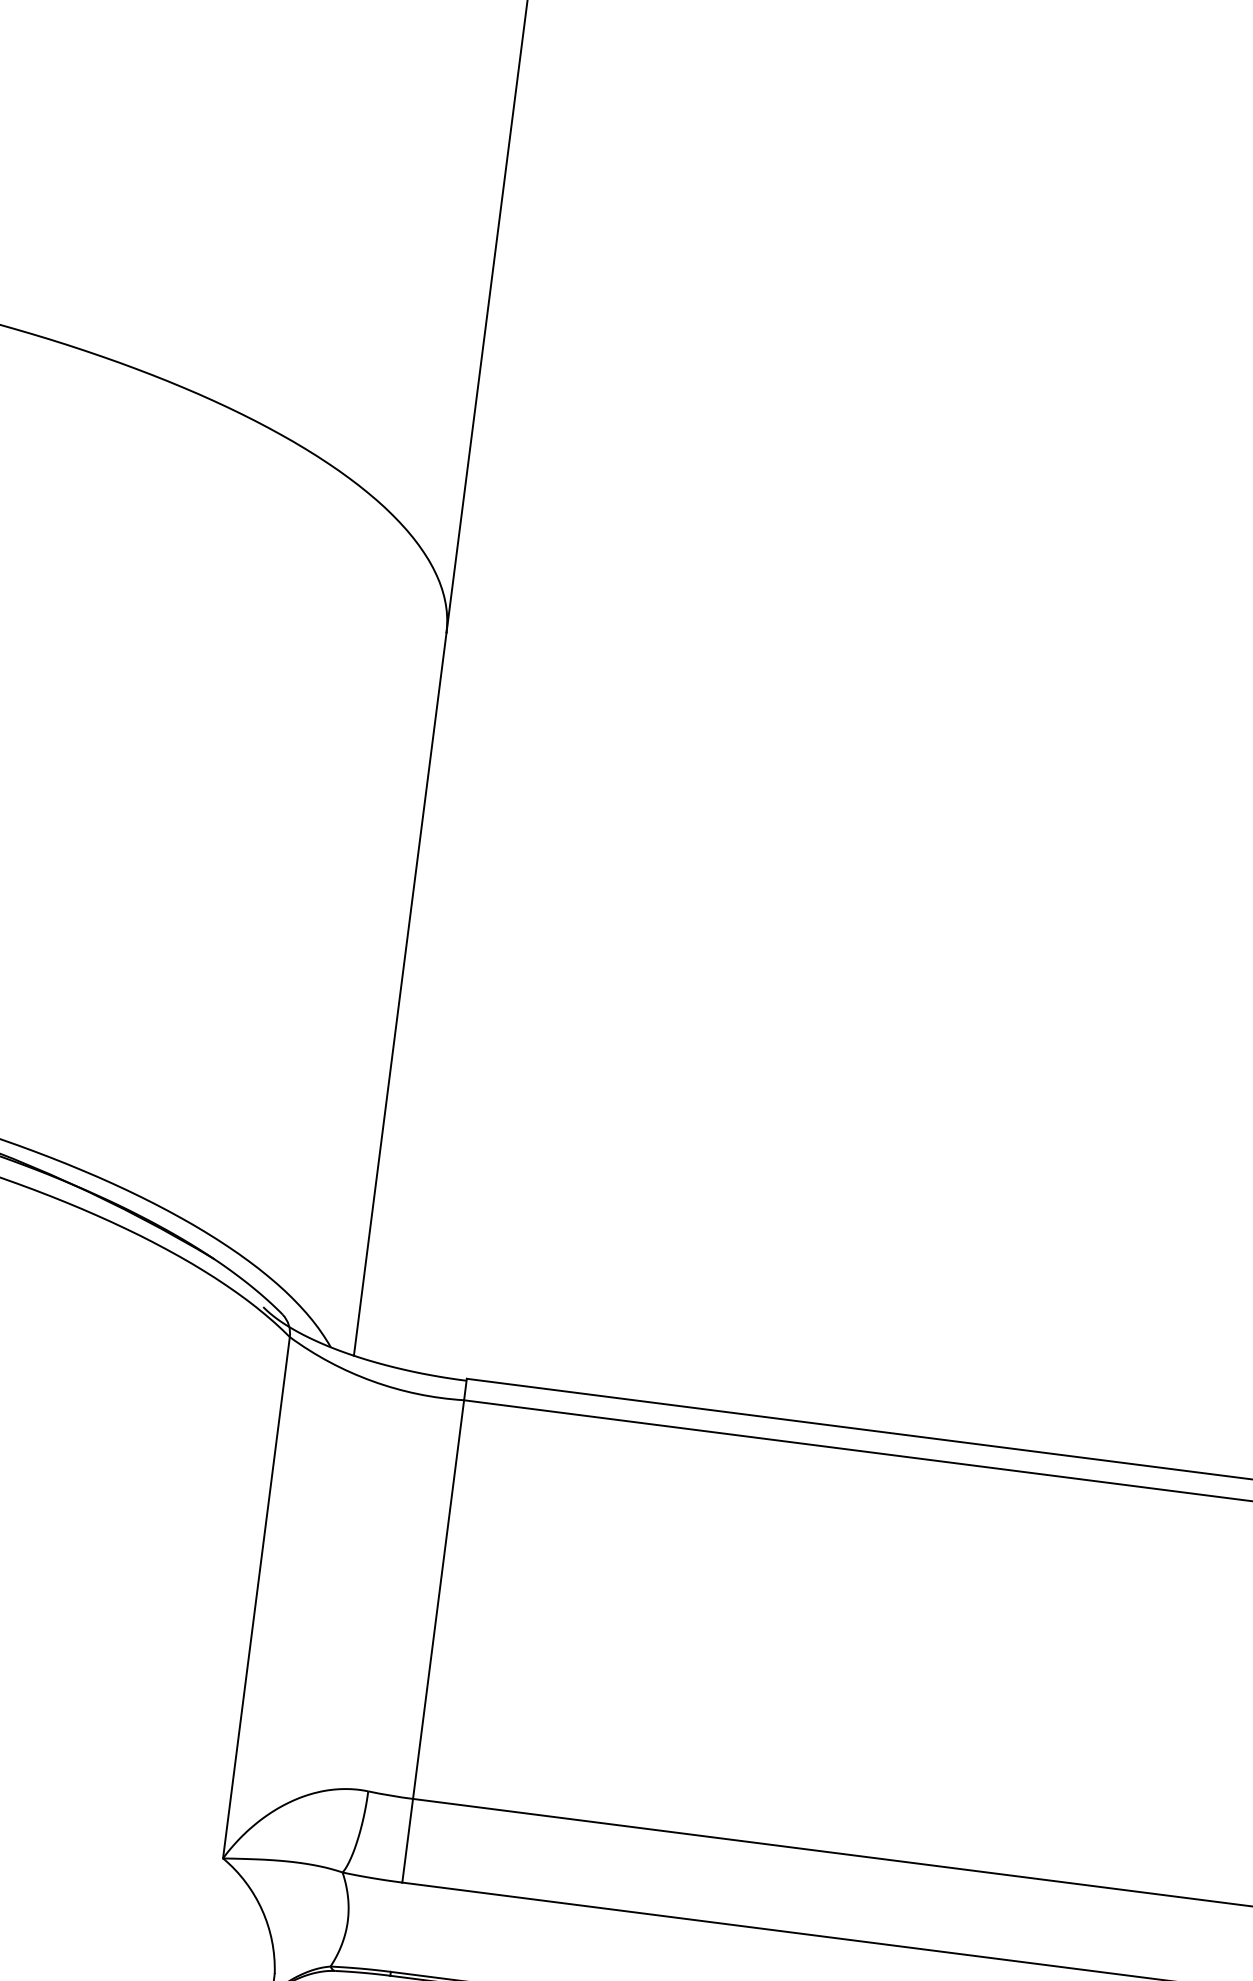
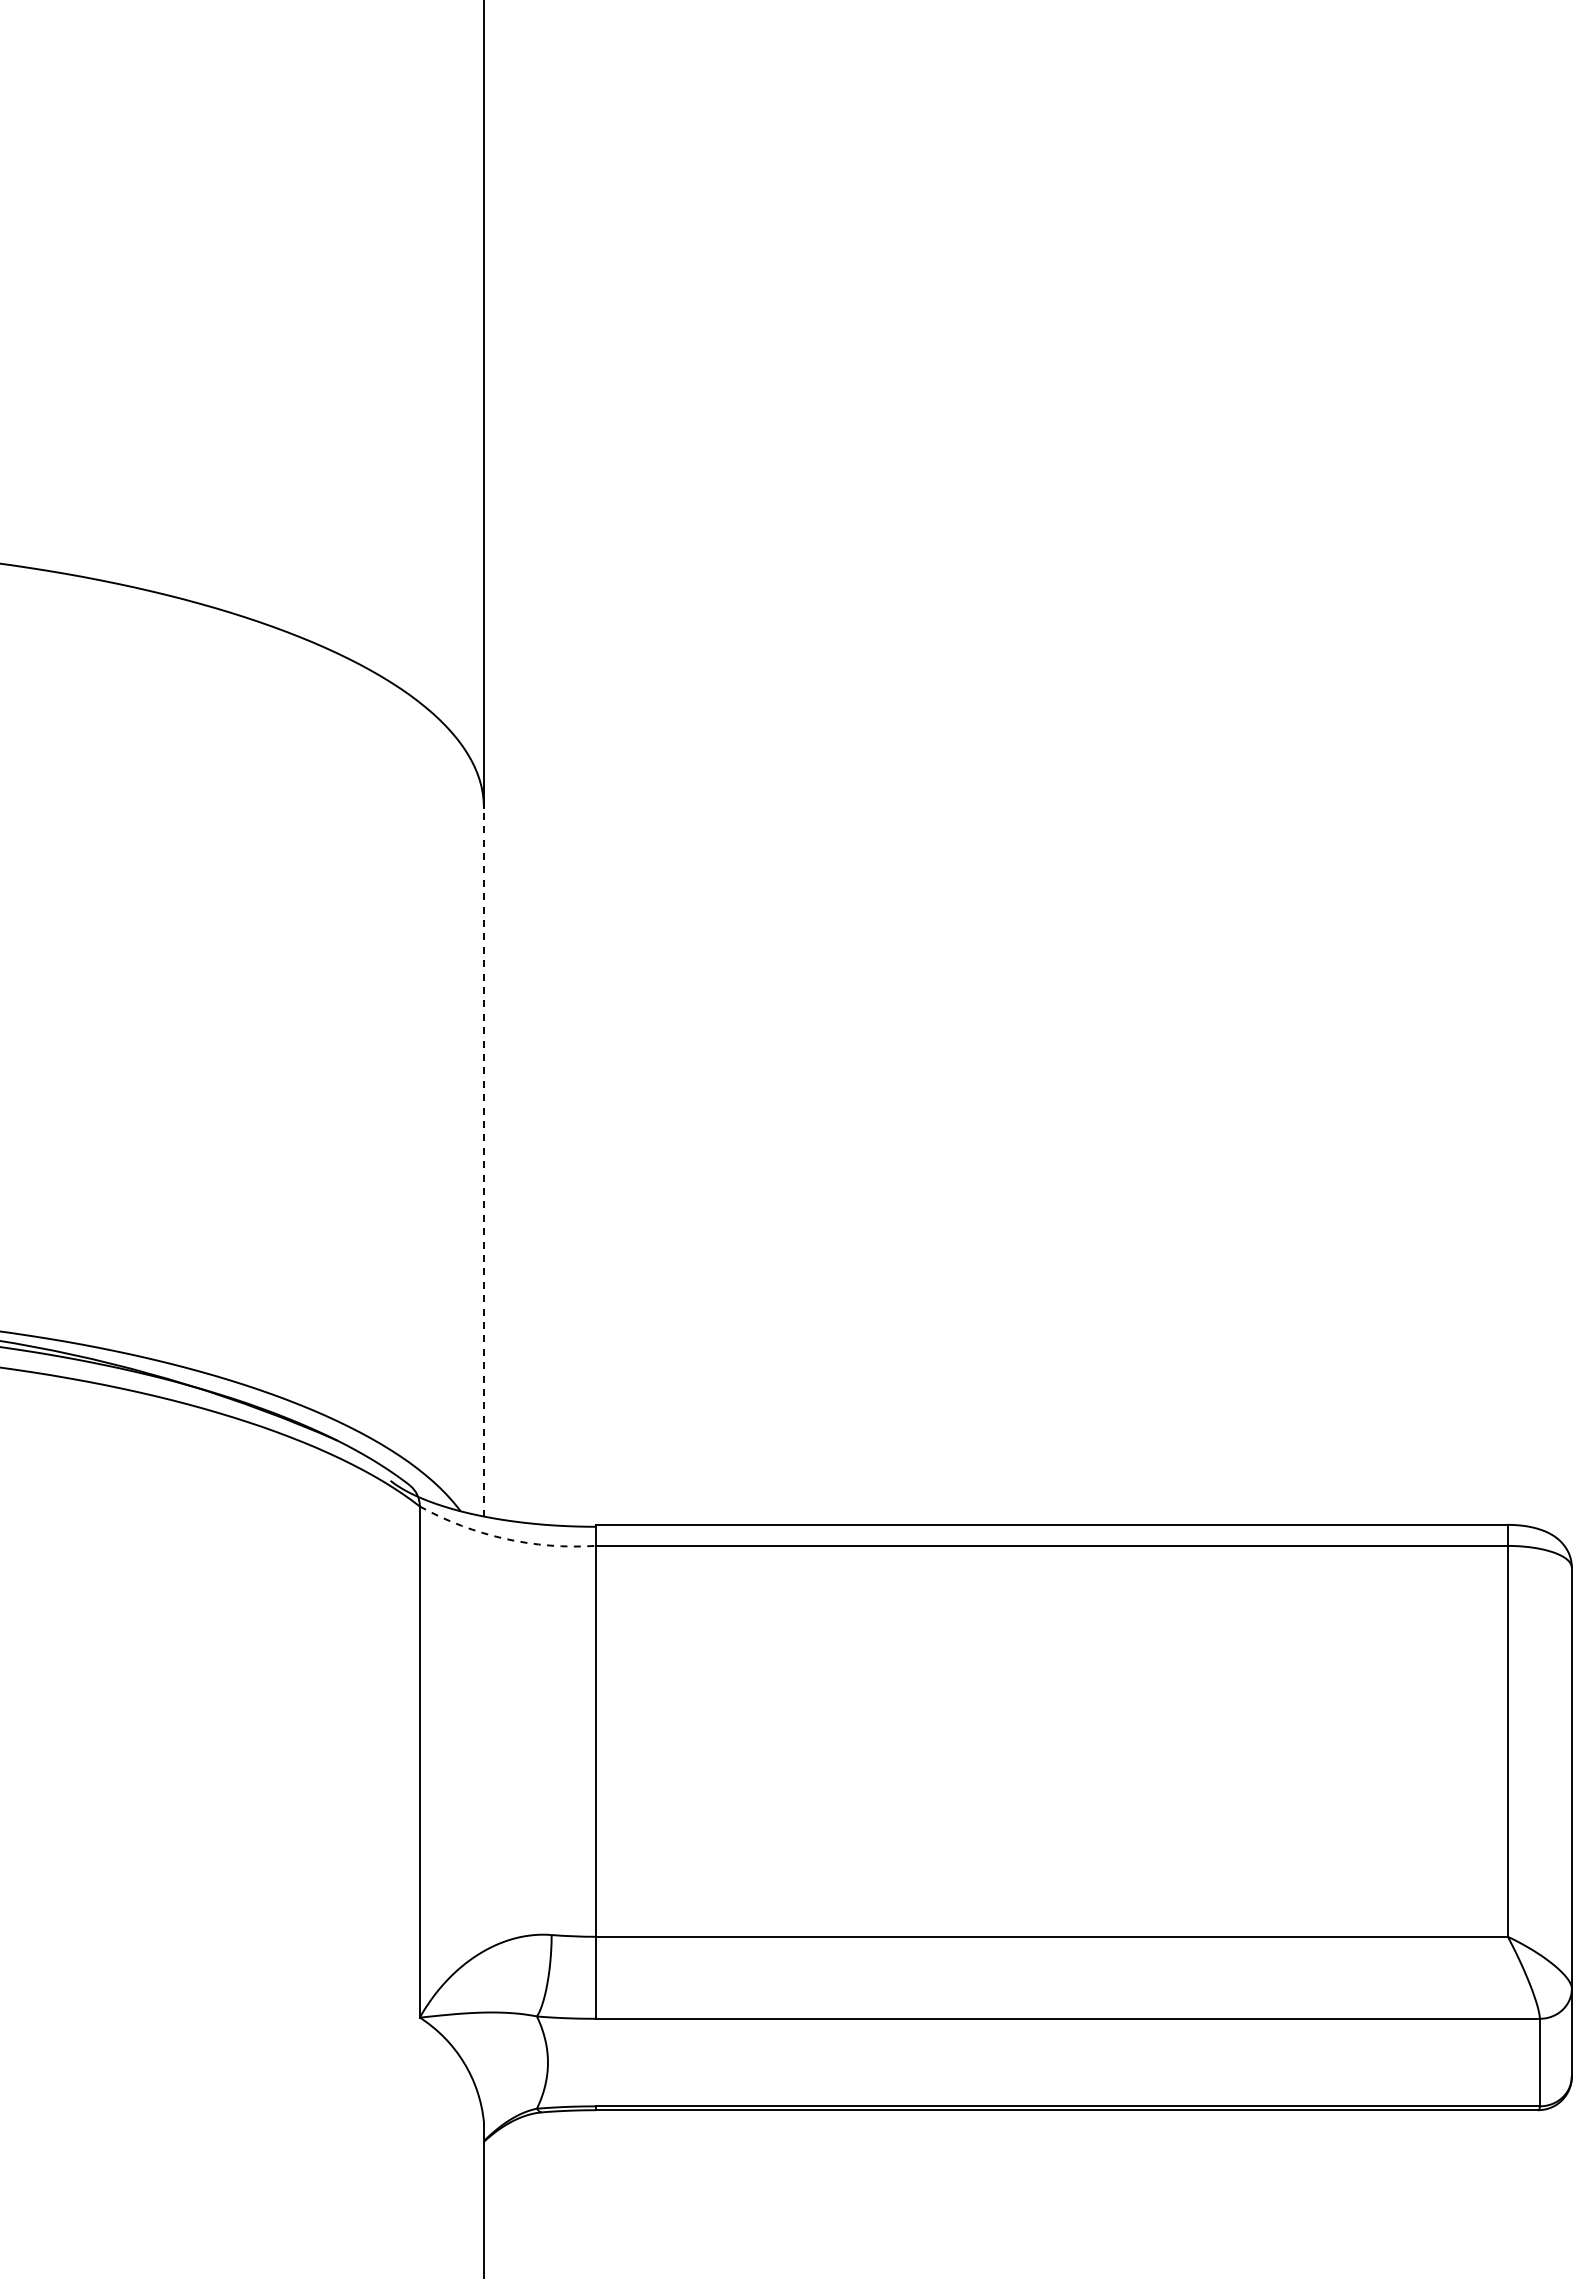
line: (399, 993) -> (483, 1161), solid -> dashed
arc: (371, 1380) -> (504, 1538), solid -> dashed

